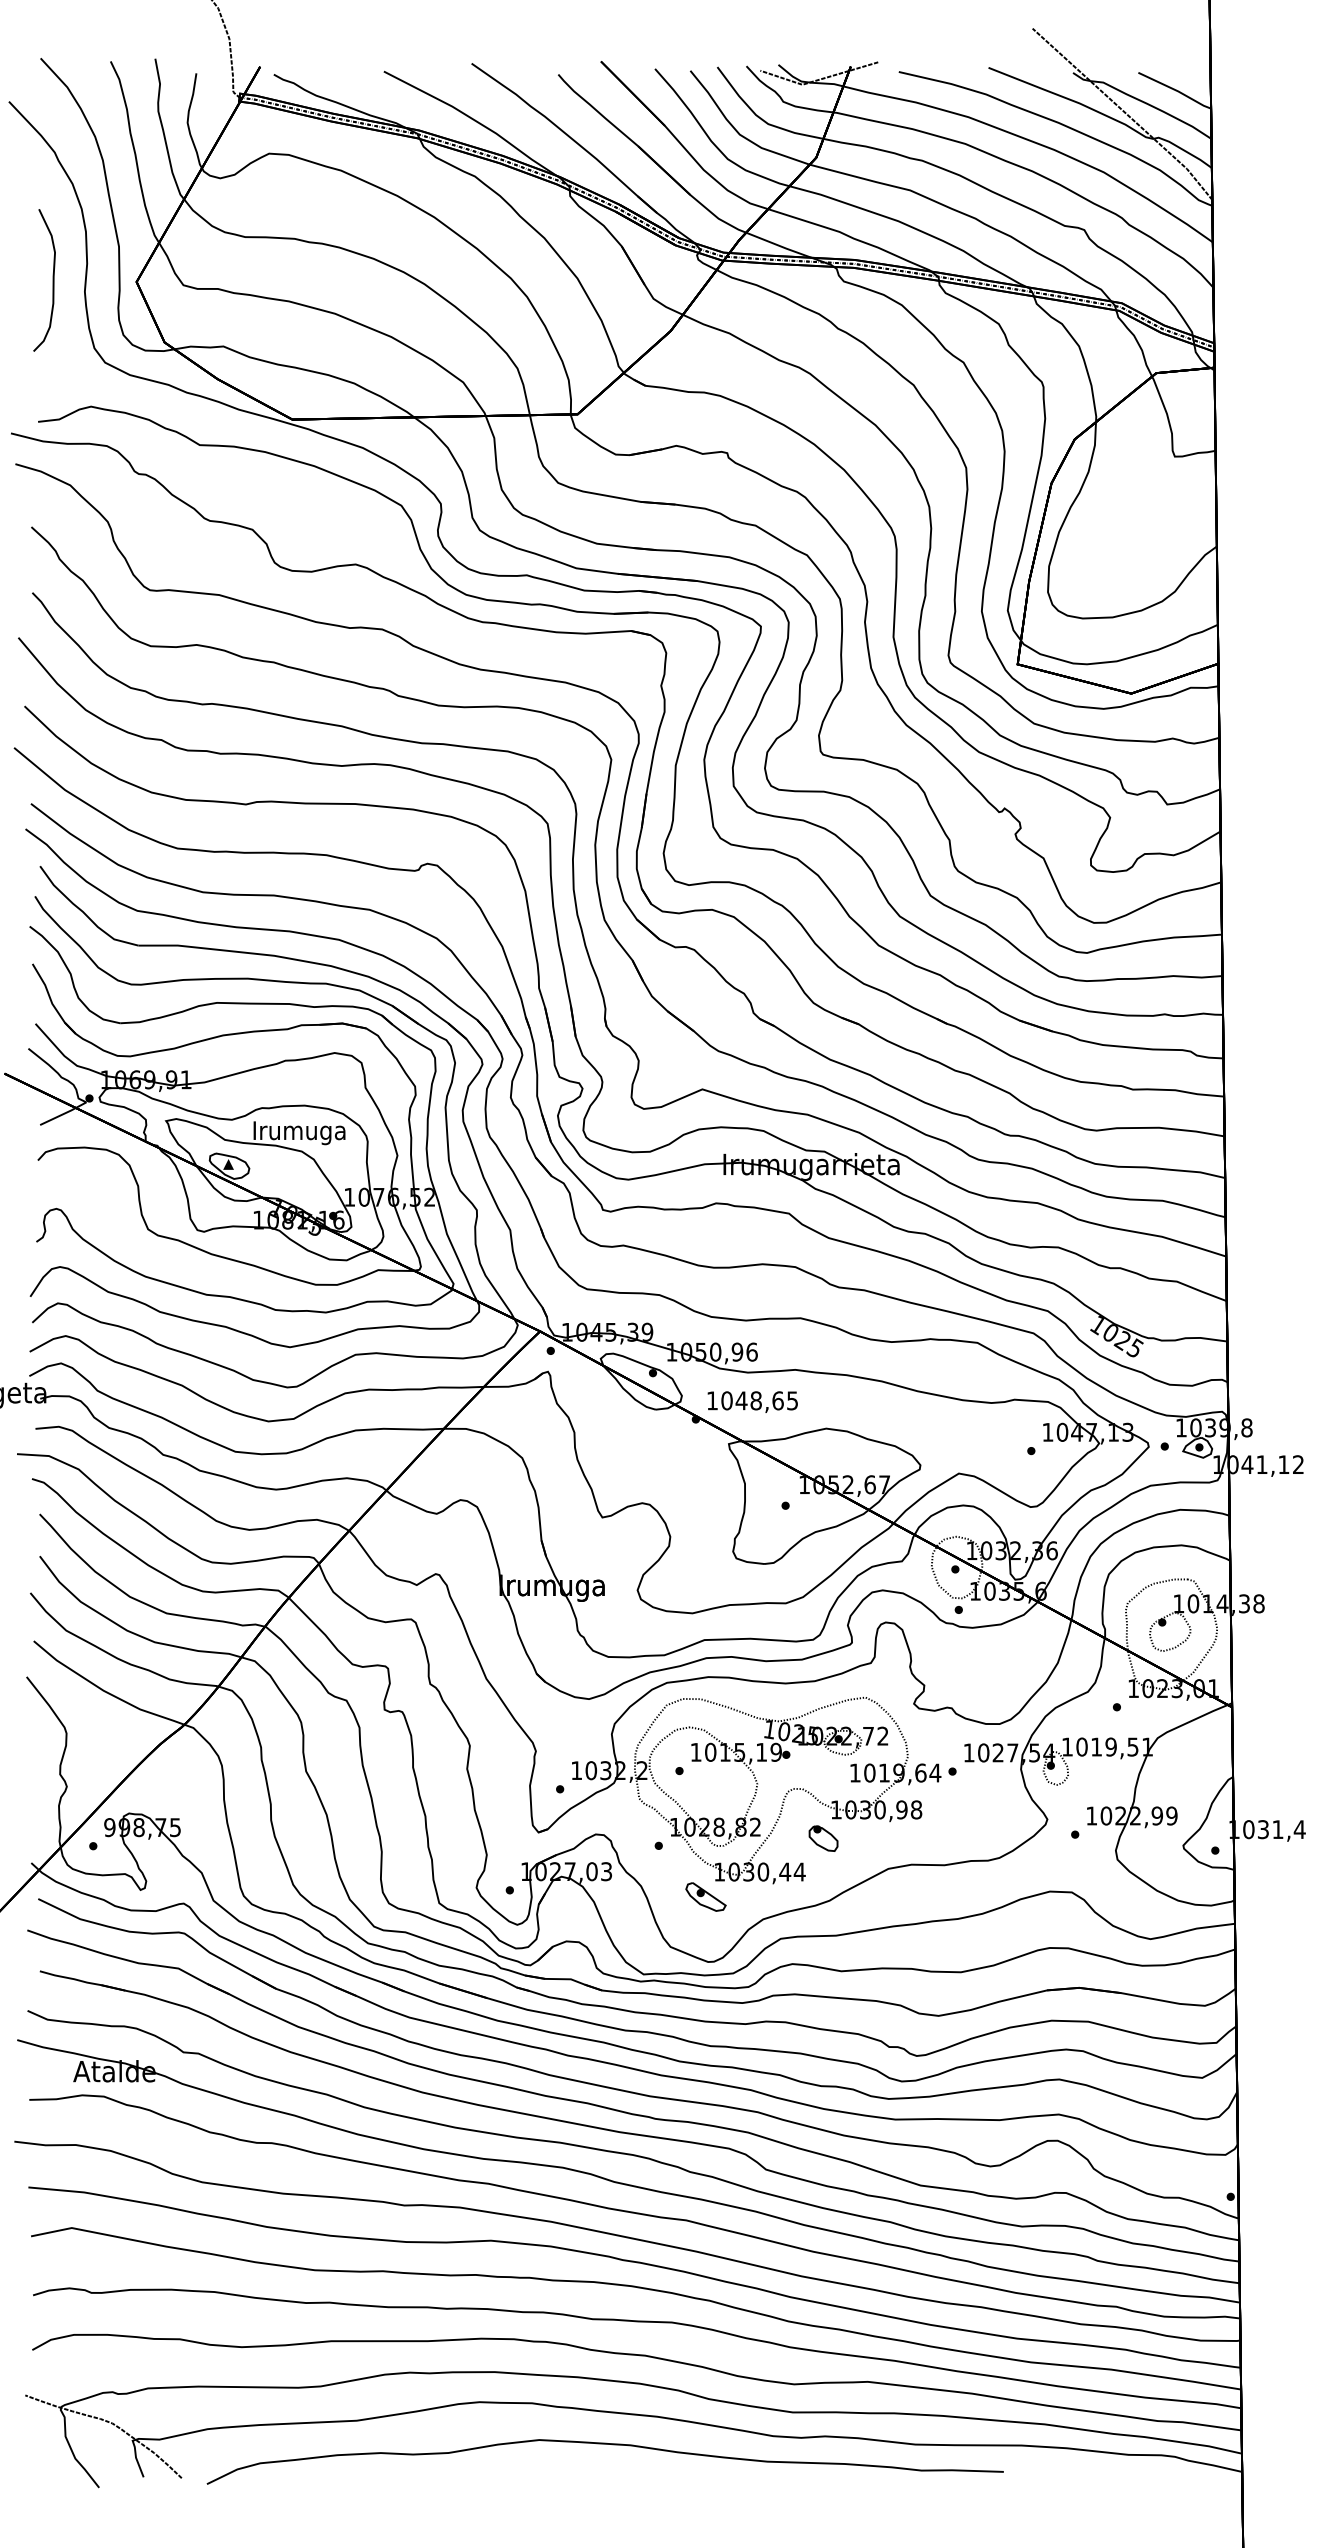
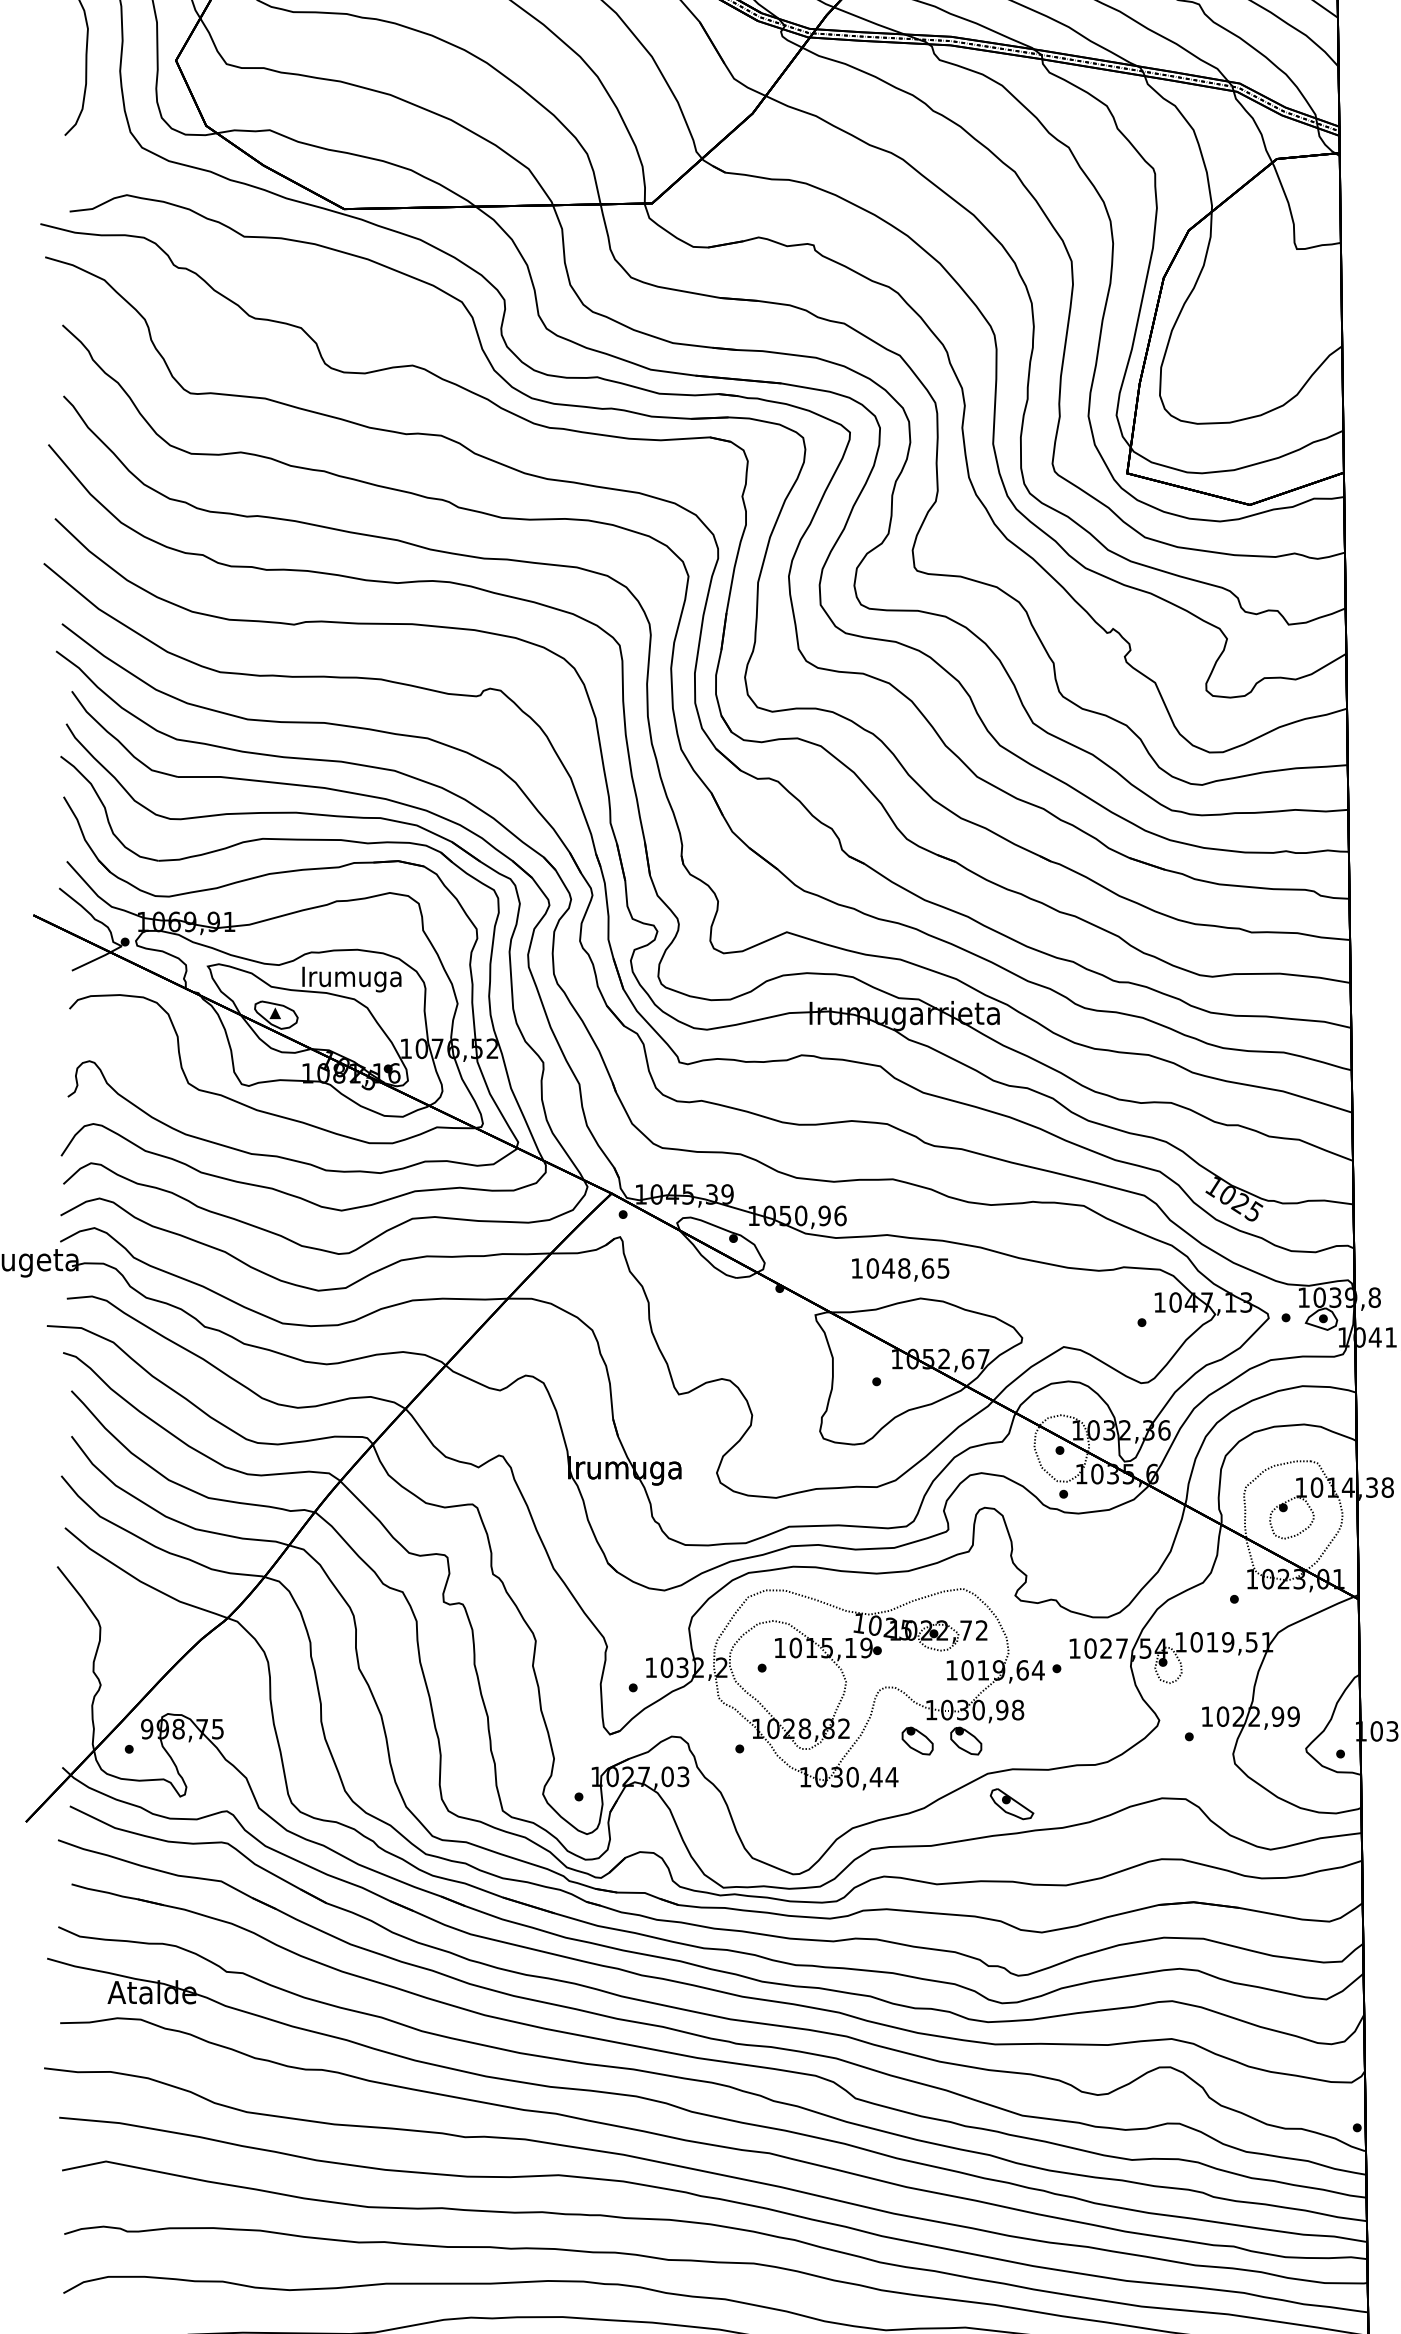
text: (752, 1401) -> (900, 1269), moved
part: (868, 1838) -> (966, 1740), added
part: (705, 1896) -> (1011, 1803), moved

